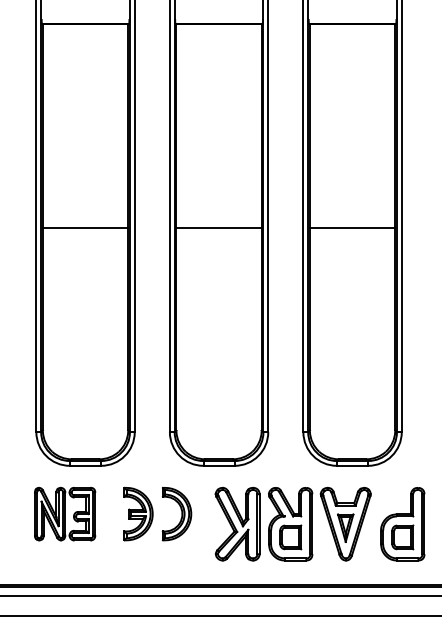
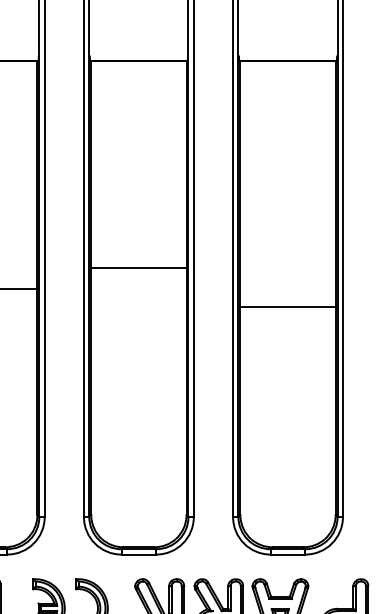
line: (218, 228) -> (138, 268), moved
line: (352, 228) -> (287, 307), moved

